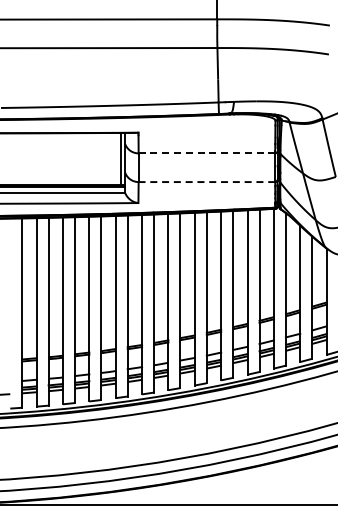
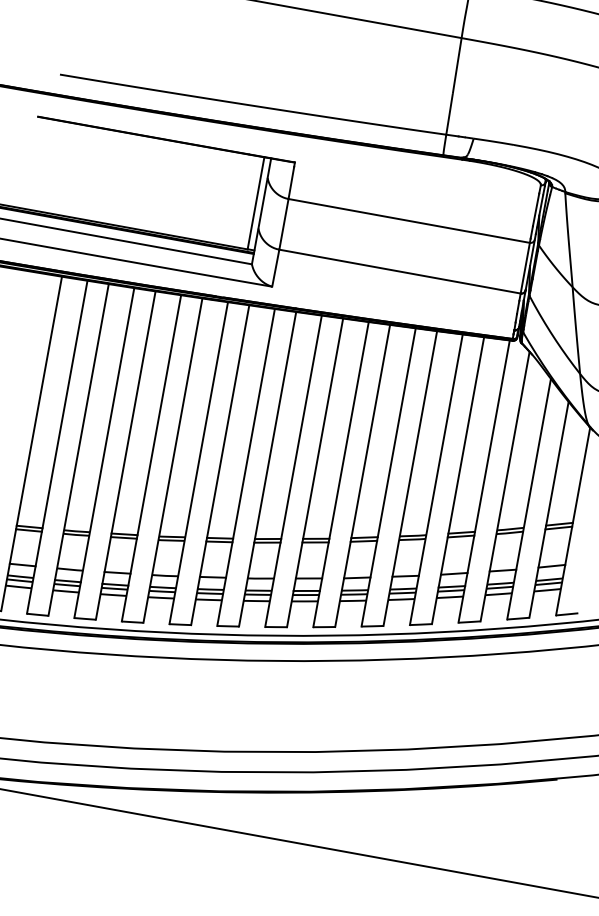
line: (207, 153) -> (410, 221), dashed -> solid
line: (206, 182) -> (399, 272), dashed -> solid

